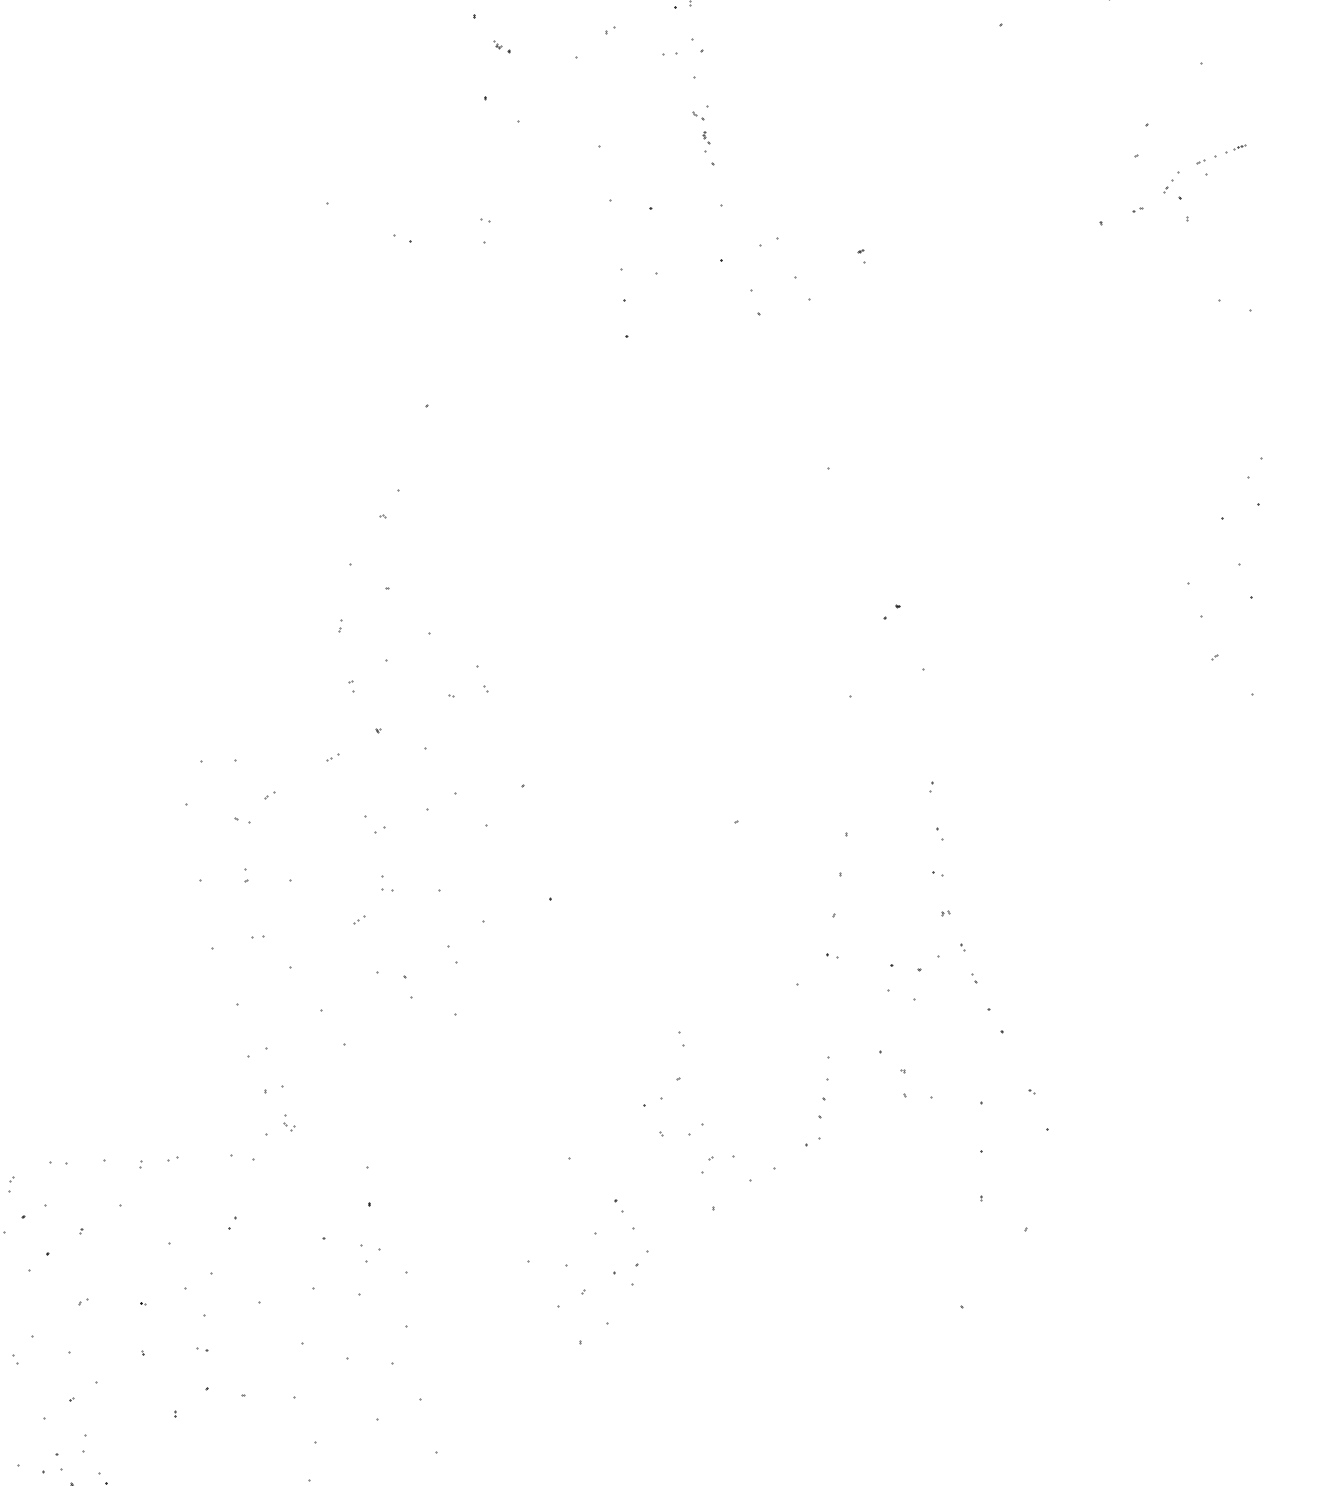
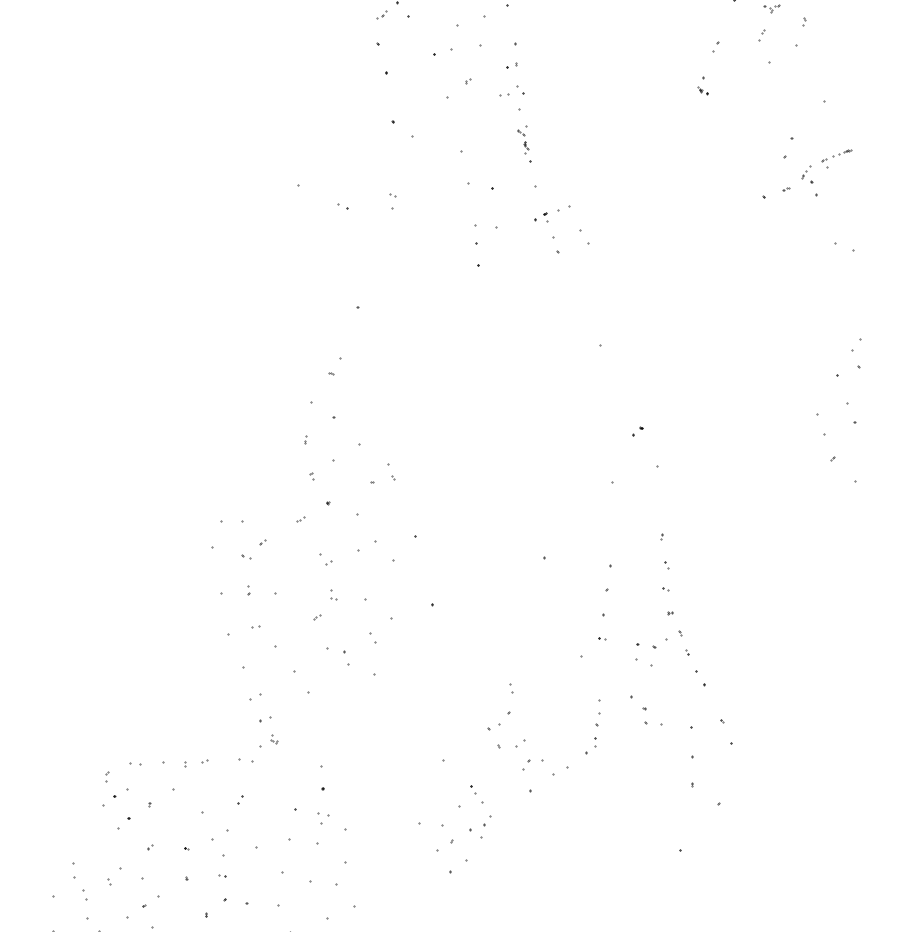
part: (501, 46) -> (702, 90), moved
part: (861, 257) -> (545, 217), moved
part: (821, 1128) -> (595, 742), size x0.62

